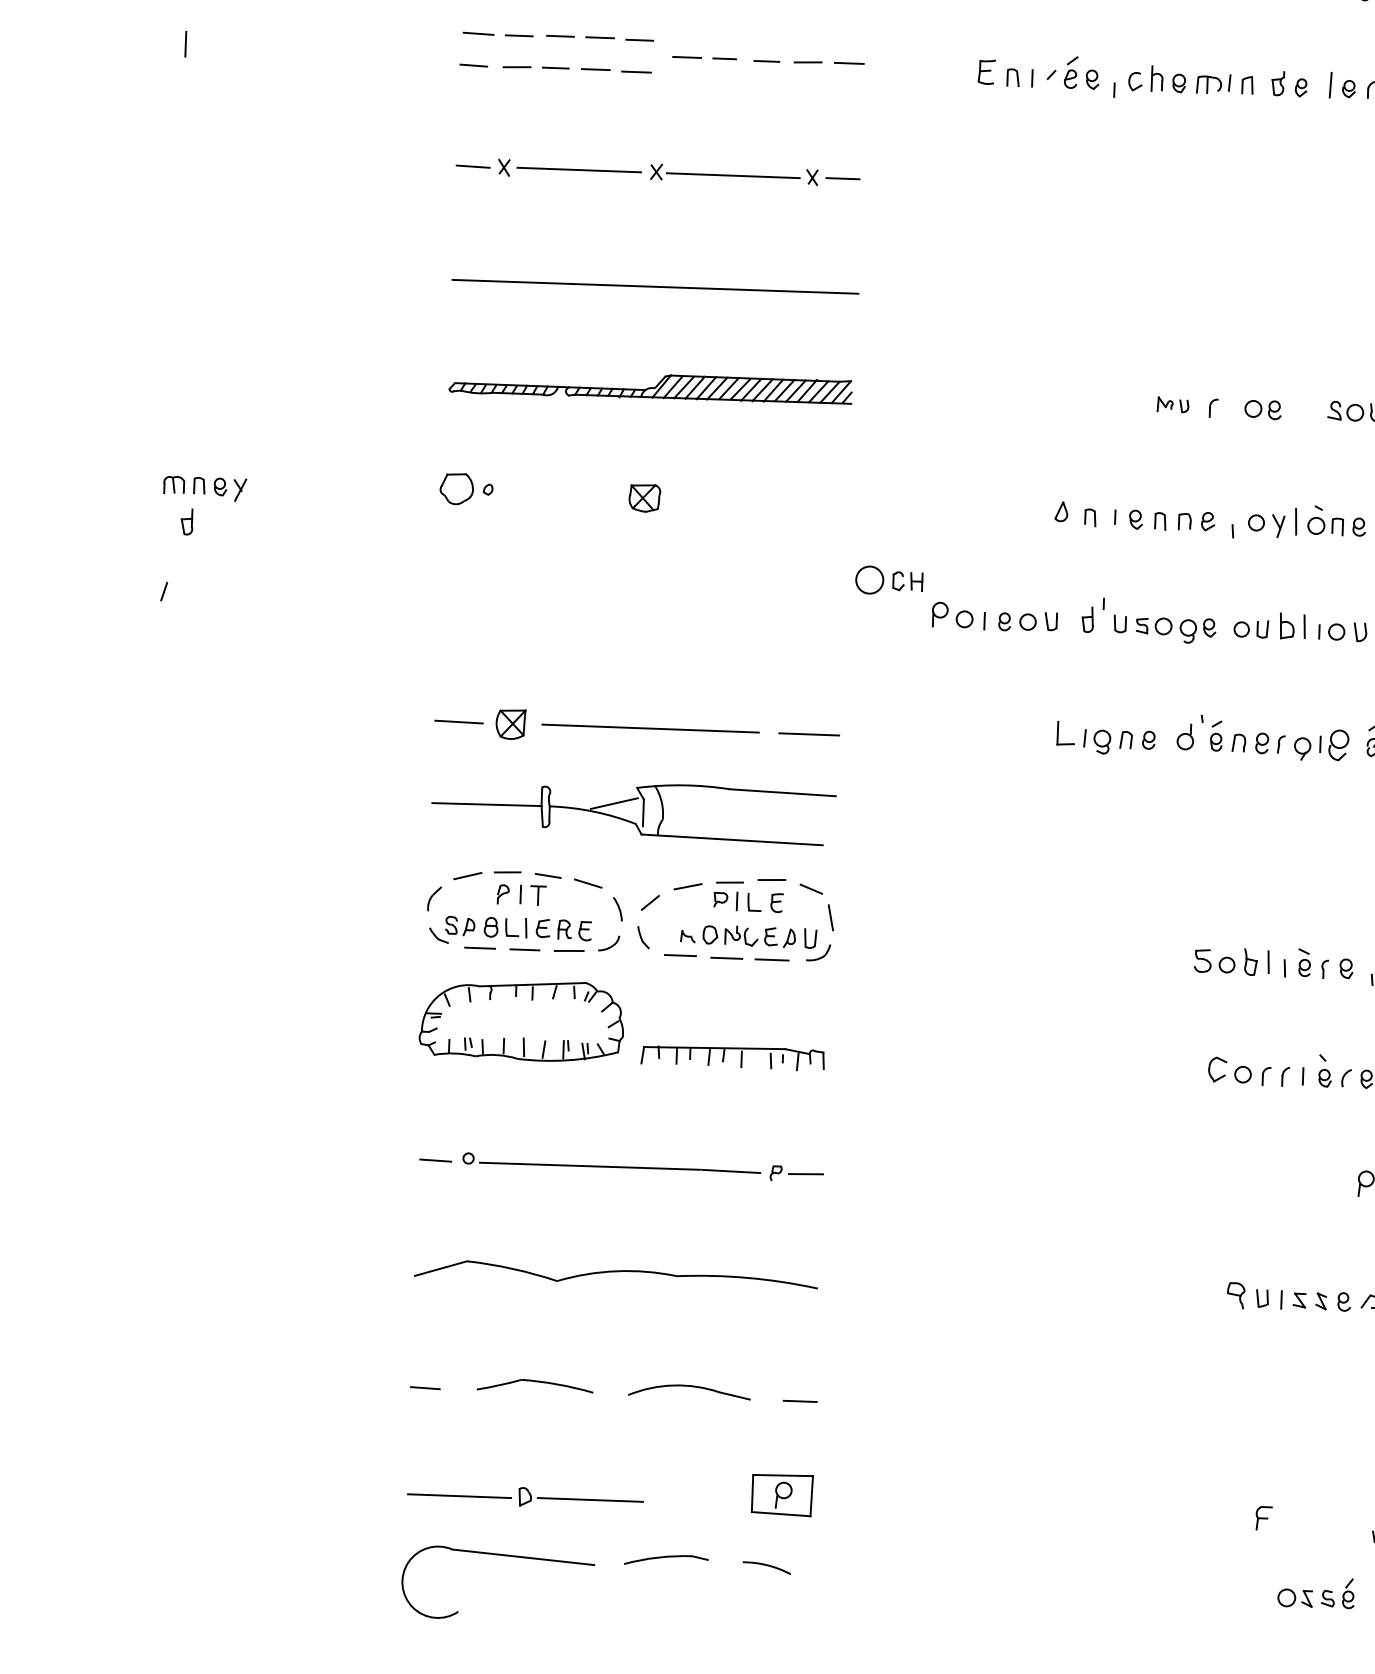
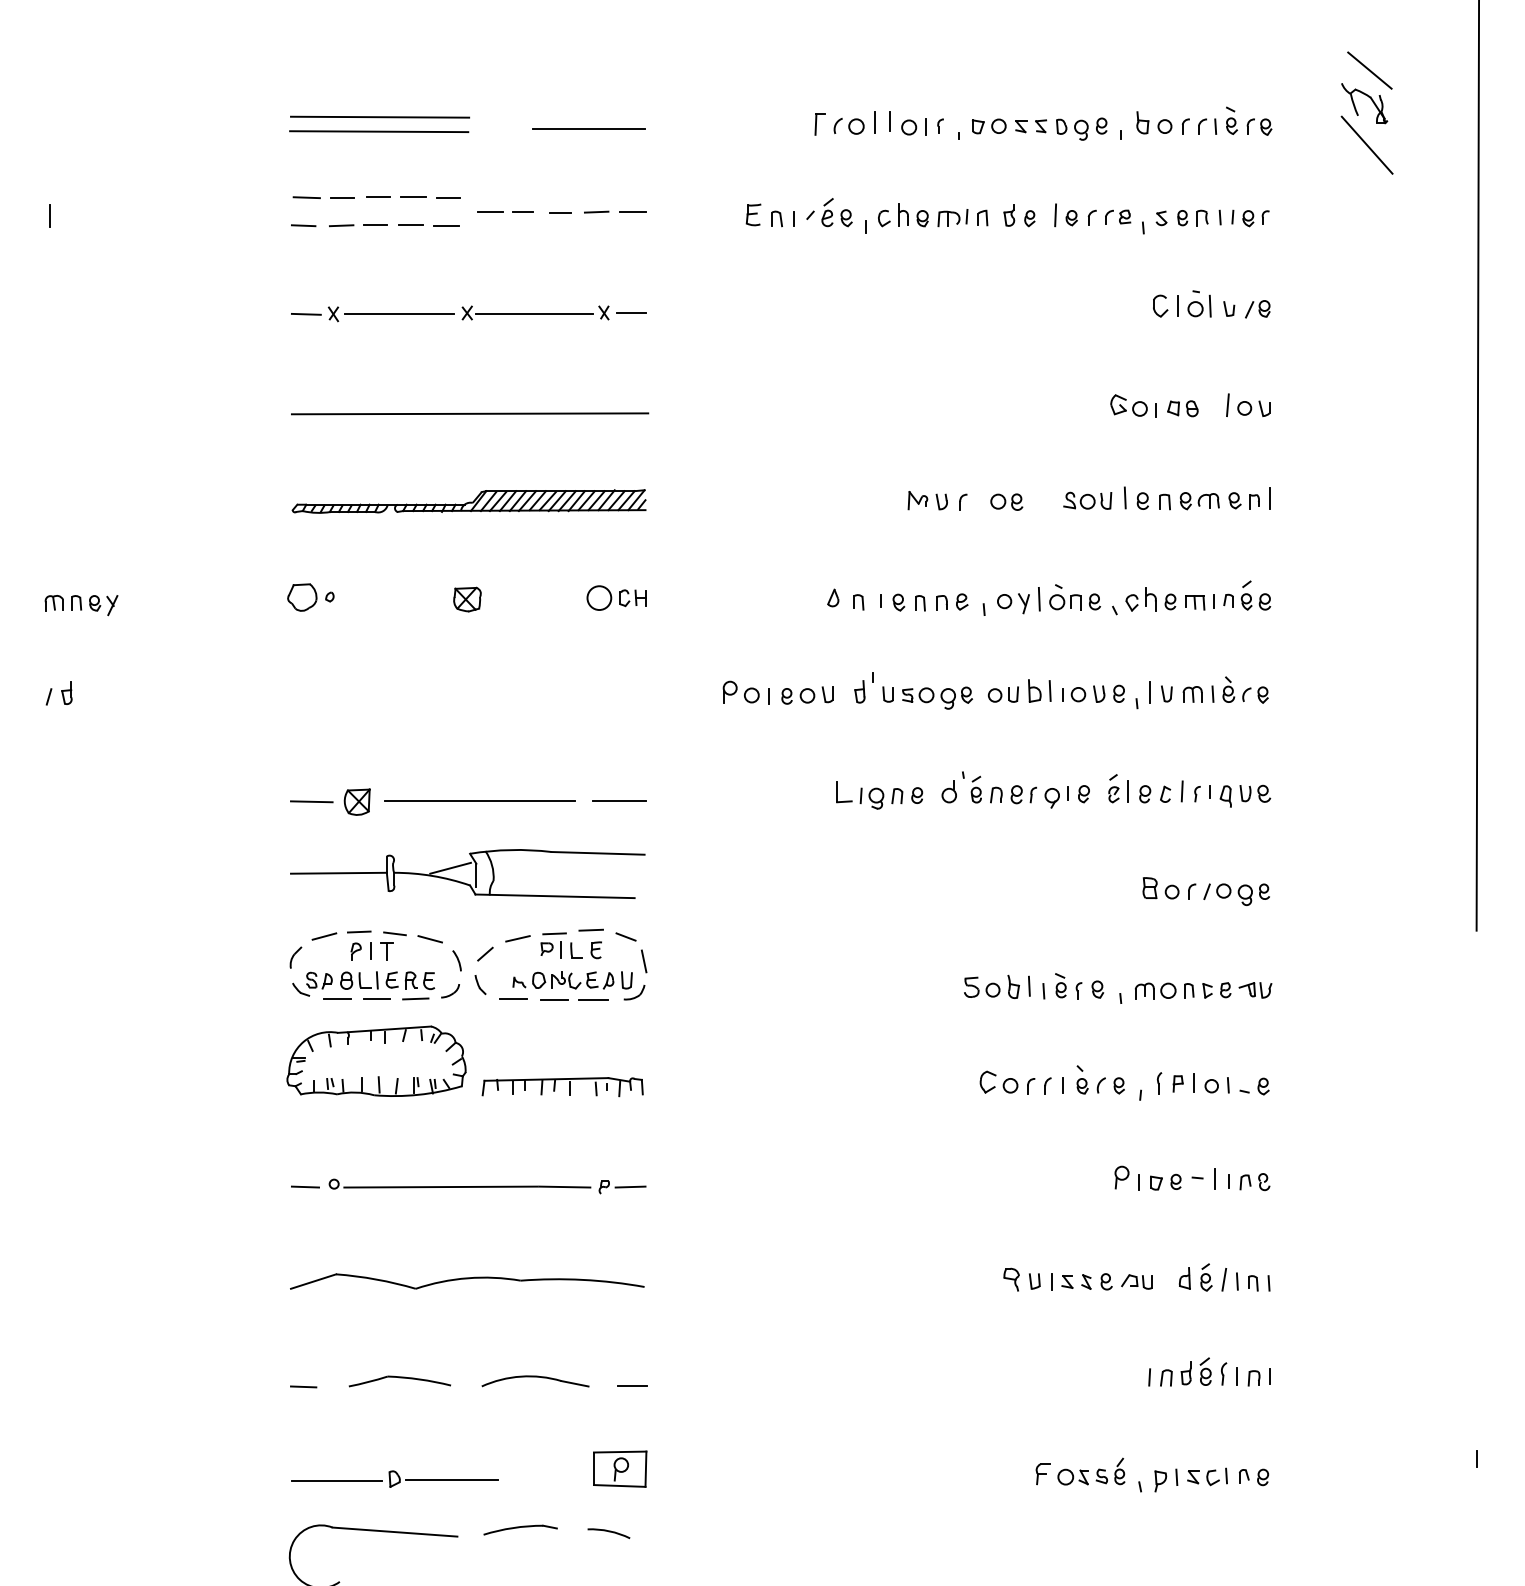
part: (1172, 404) -> (927, 500), size x1.43
part: (186, 521) -> (66, 692), moved
part: (889, 580) -> (616, 597), moved
part: (1338, 745) -> (1083, 794), size x0.62
part: (1316, 1592) -> (1091, 1471), moved

